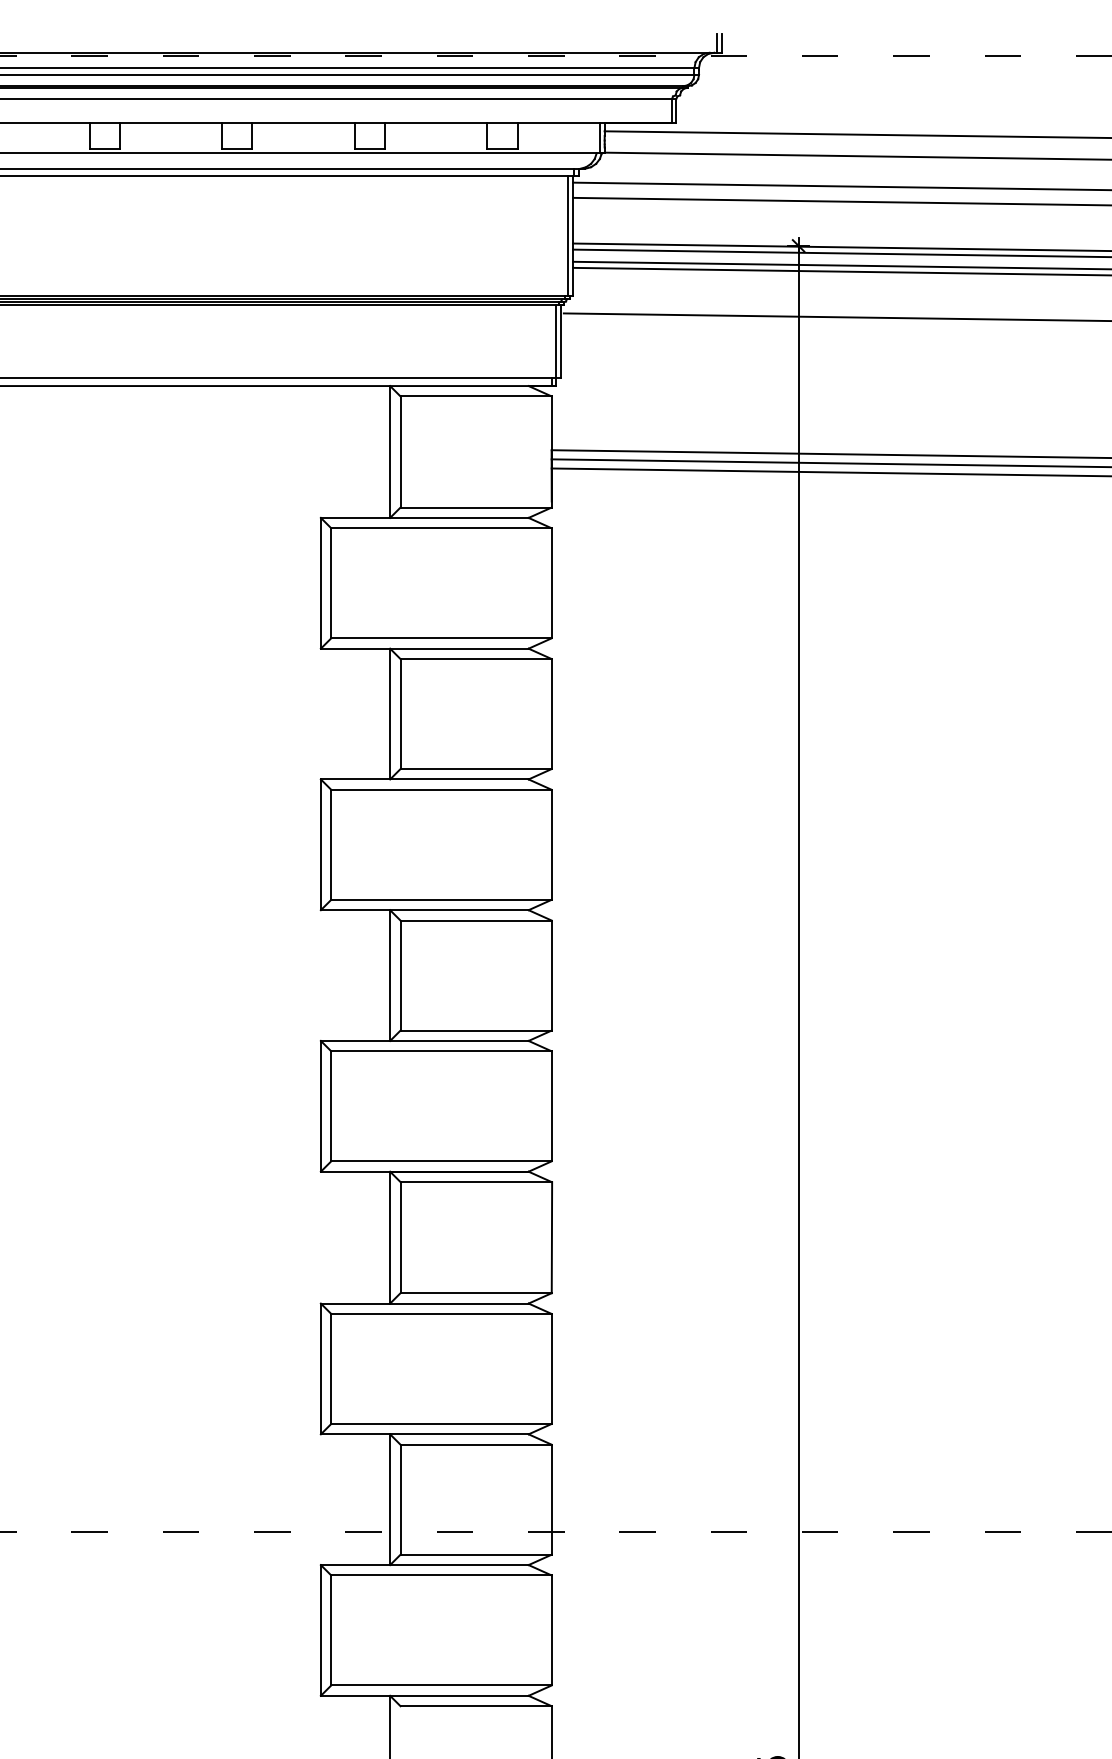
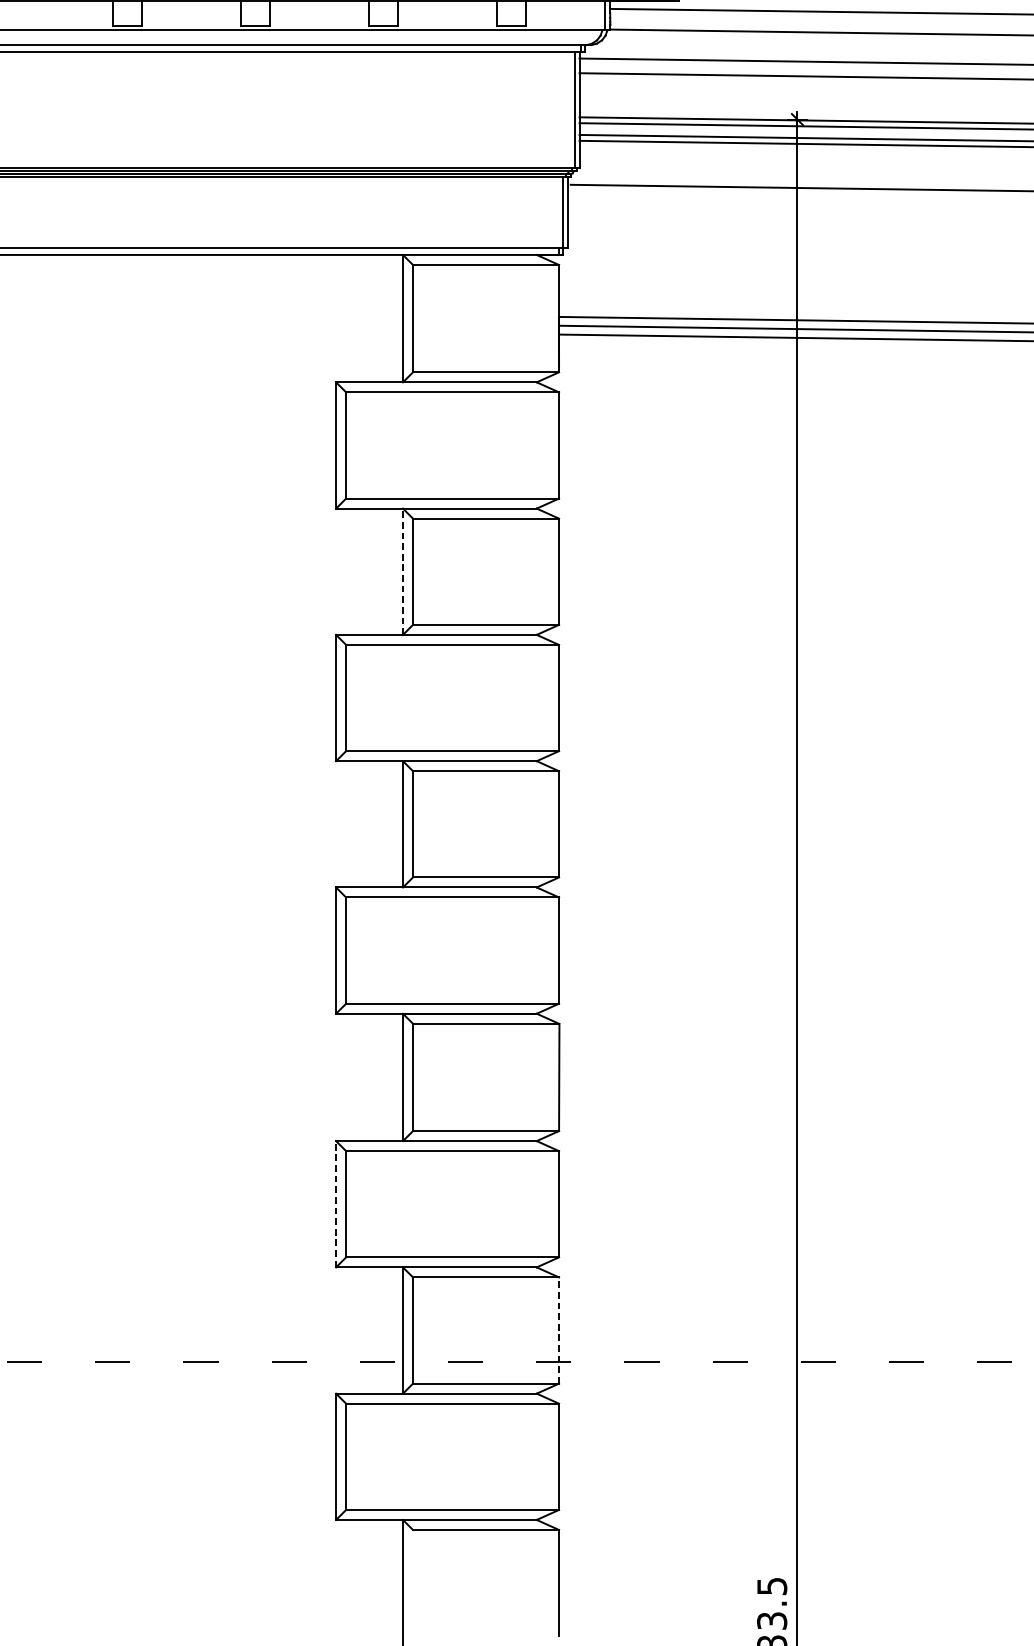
line: (390, 713) -> (403, 571), solid -> dashed
line: (320, 1368) -> (335, 1203), solid -> dashed
line: (551, 1499) -> (558, 1330), solid -> dashed

